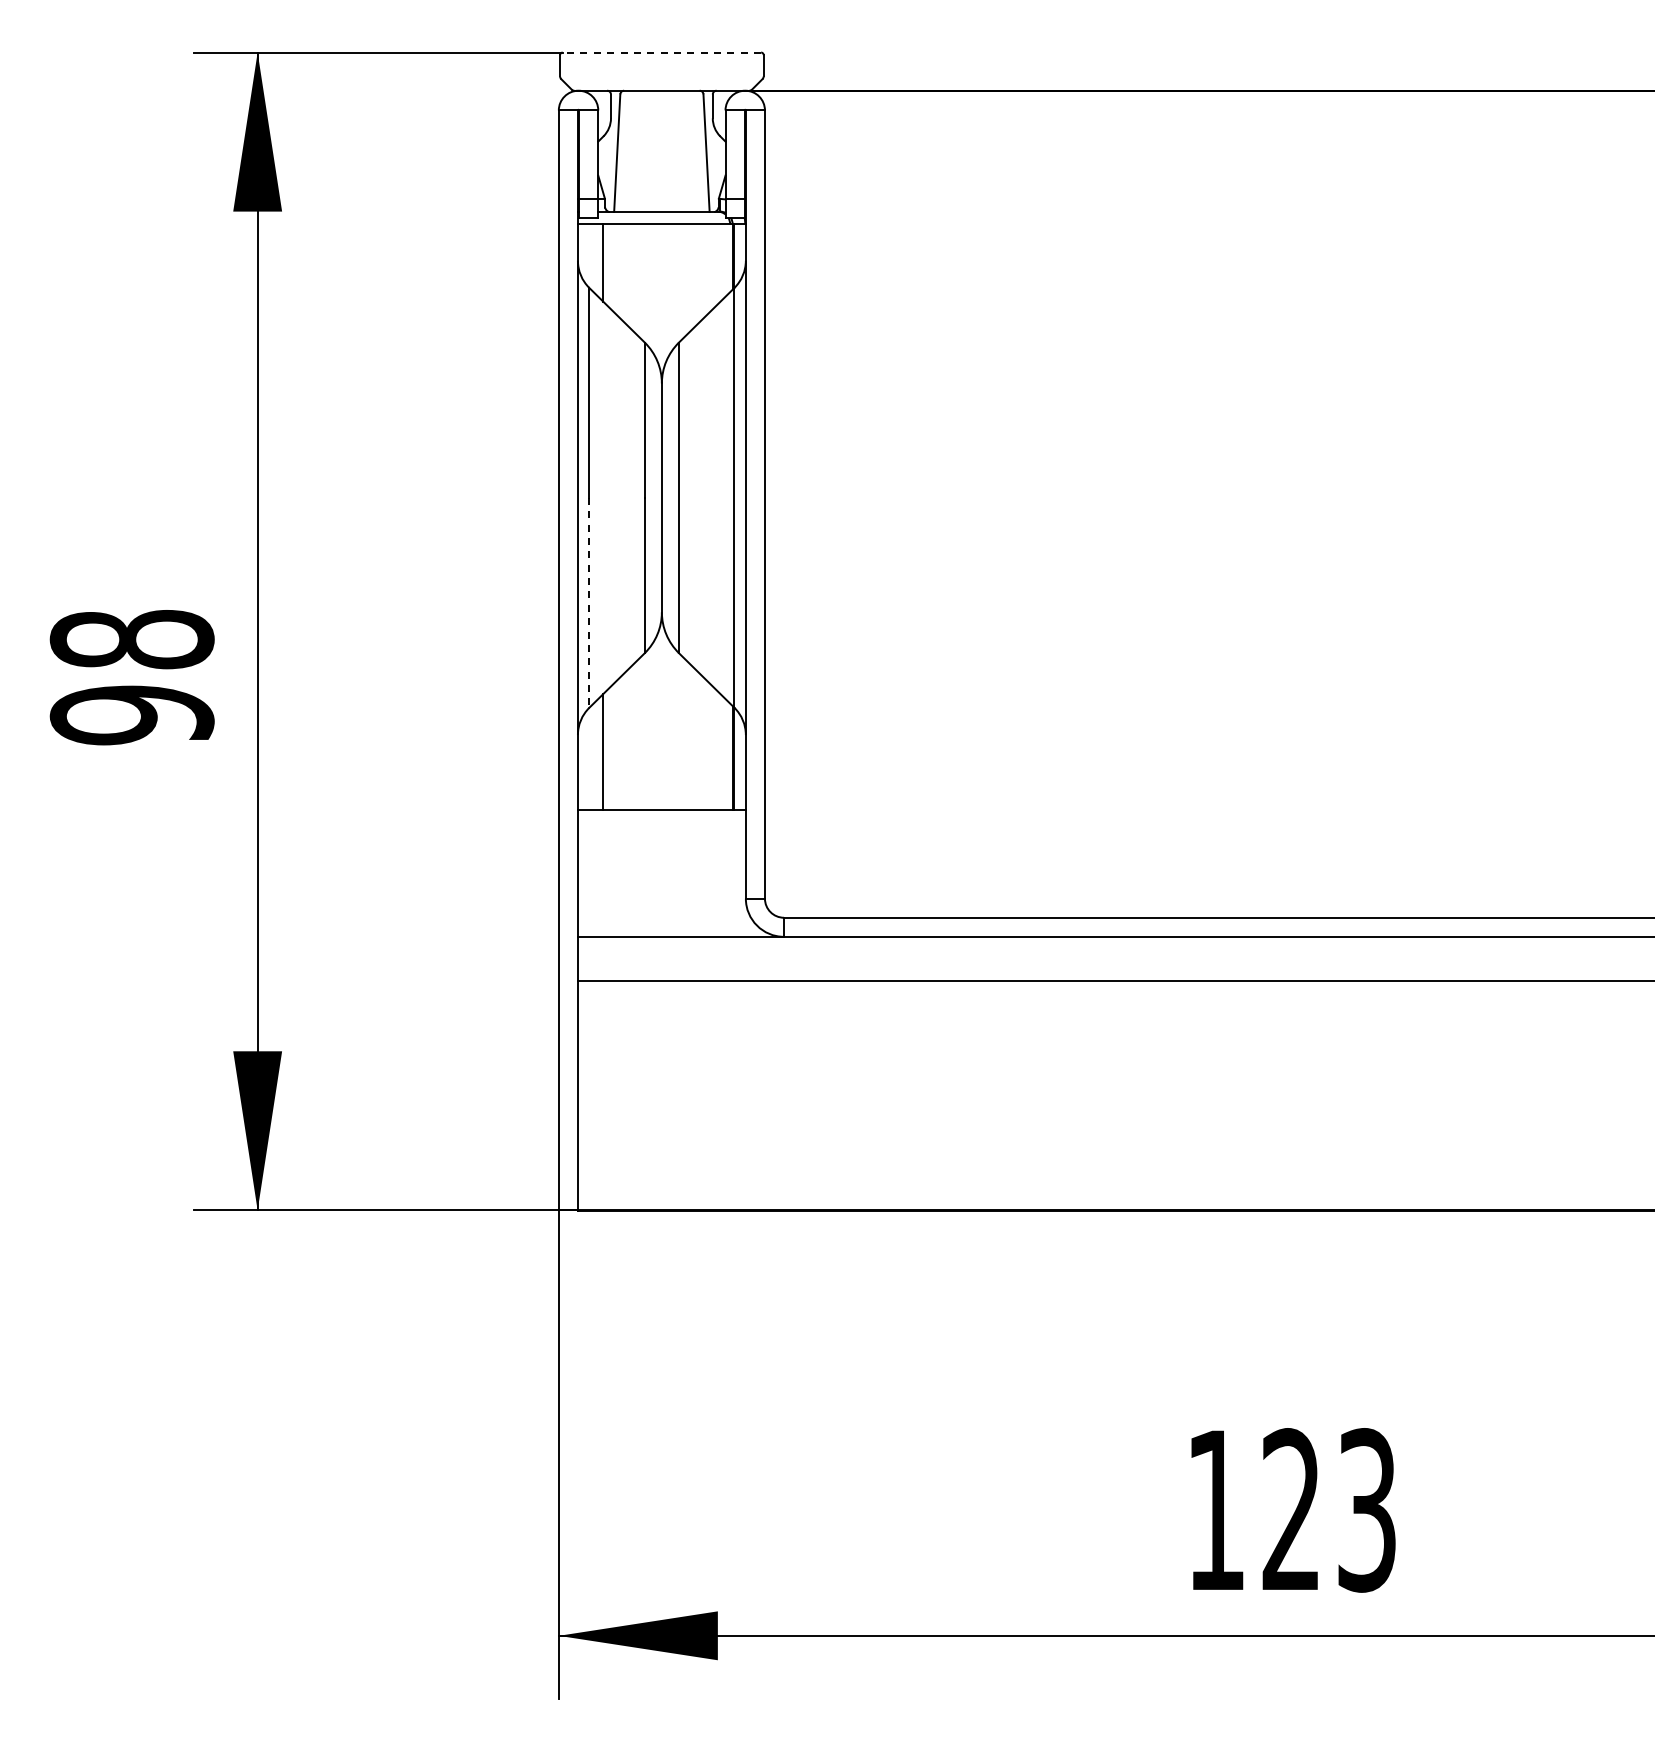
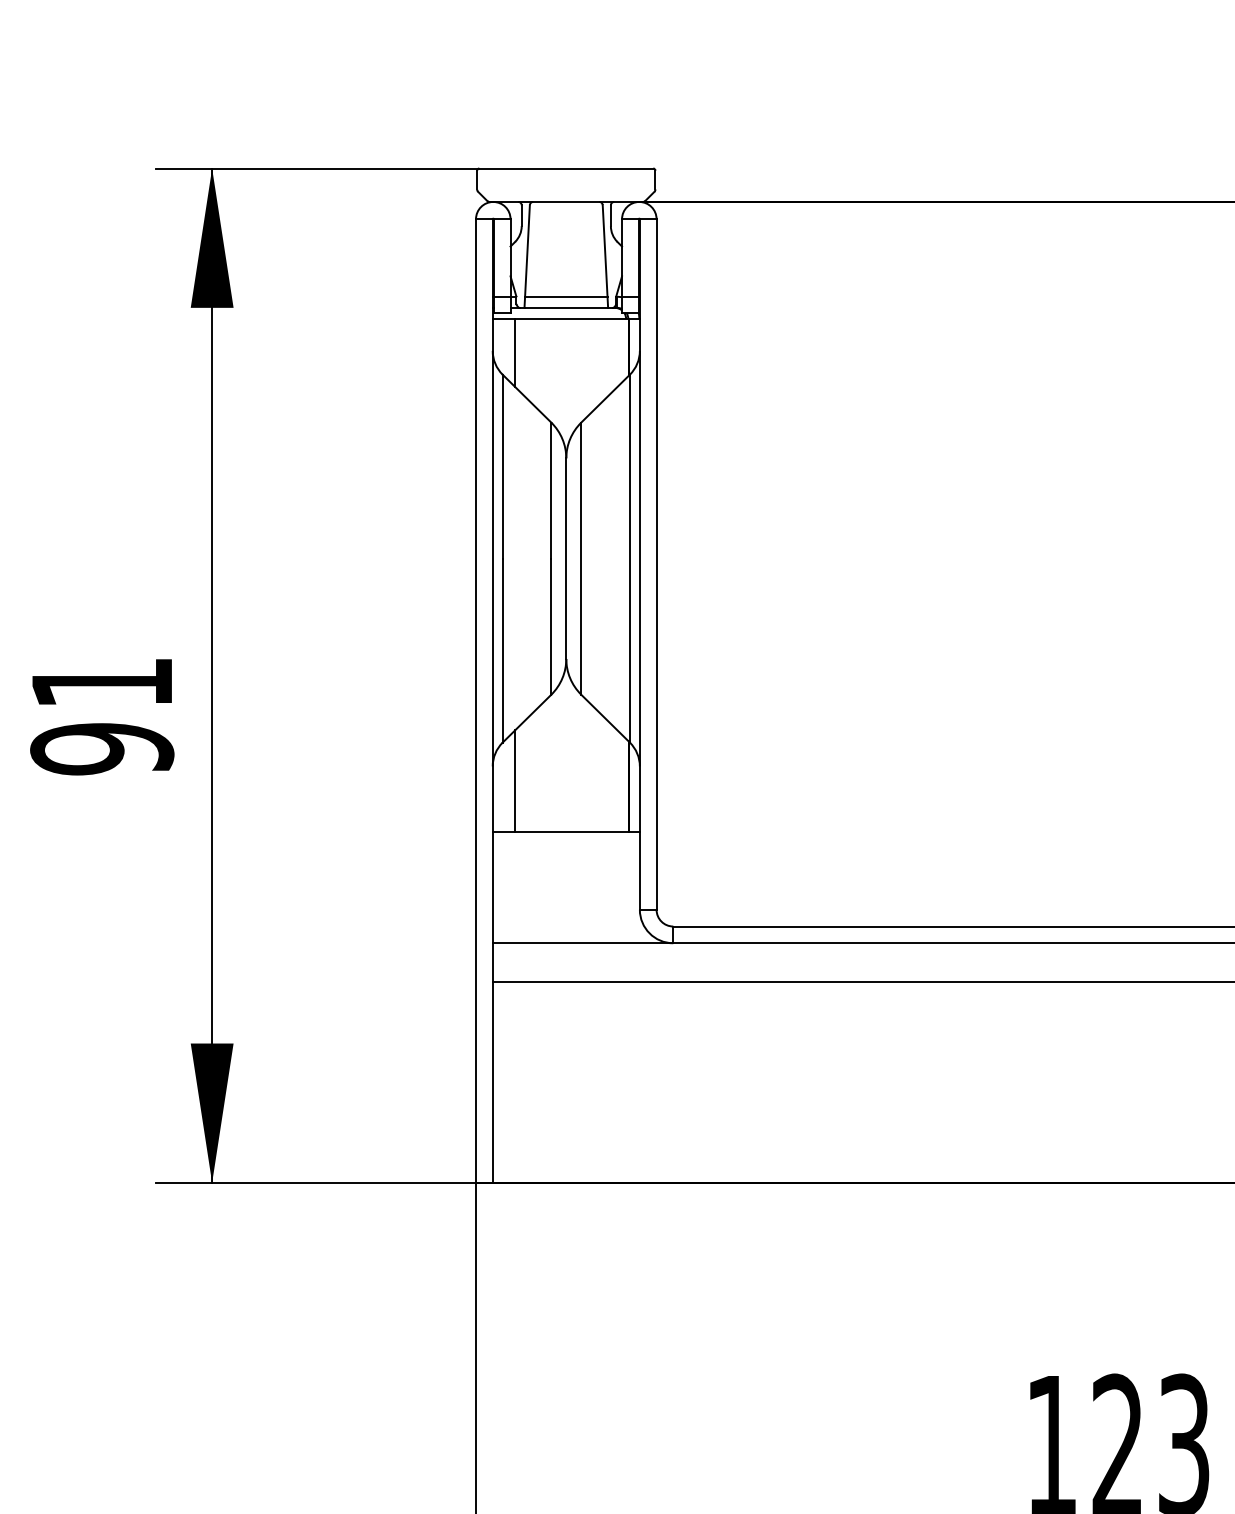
line: (661, 52) -> (565, 168), dashed -> solid
line: (661, 198) -> (565, 296), added
line: (589, 602) -> (502, 650), dashed -> solid
text: (131, 639) -> (101, 682), 98 -> 91

